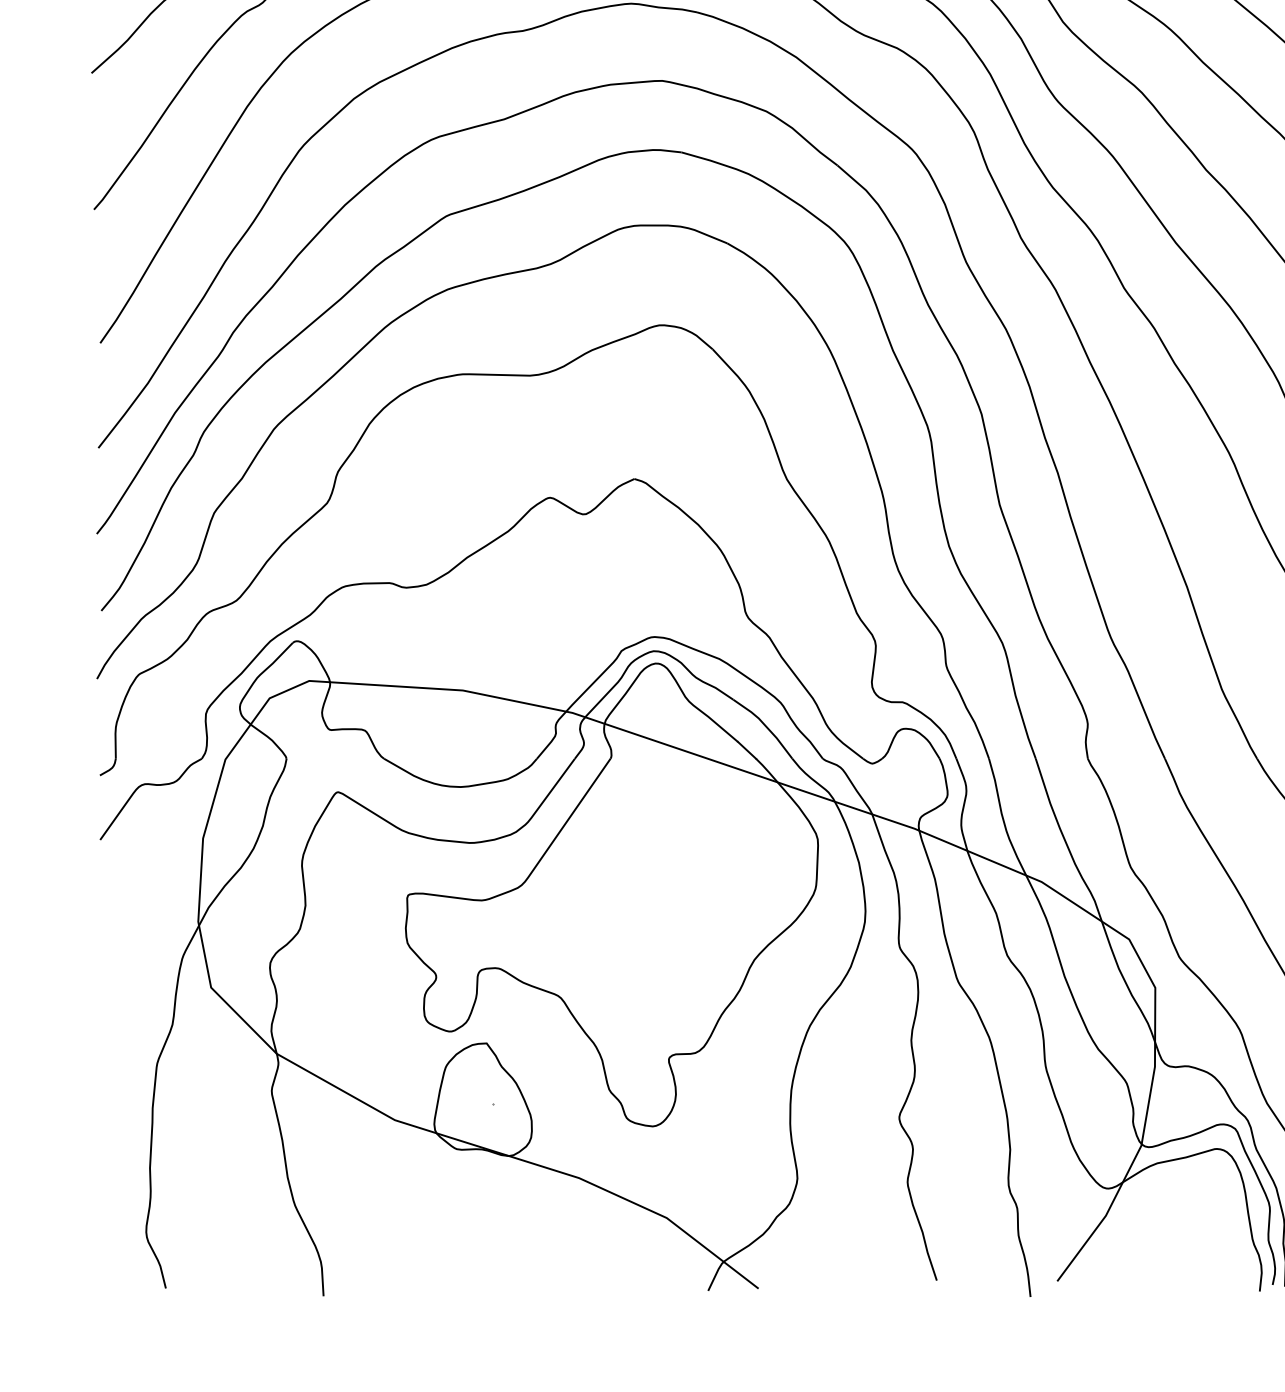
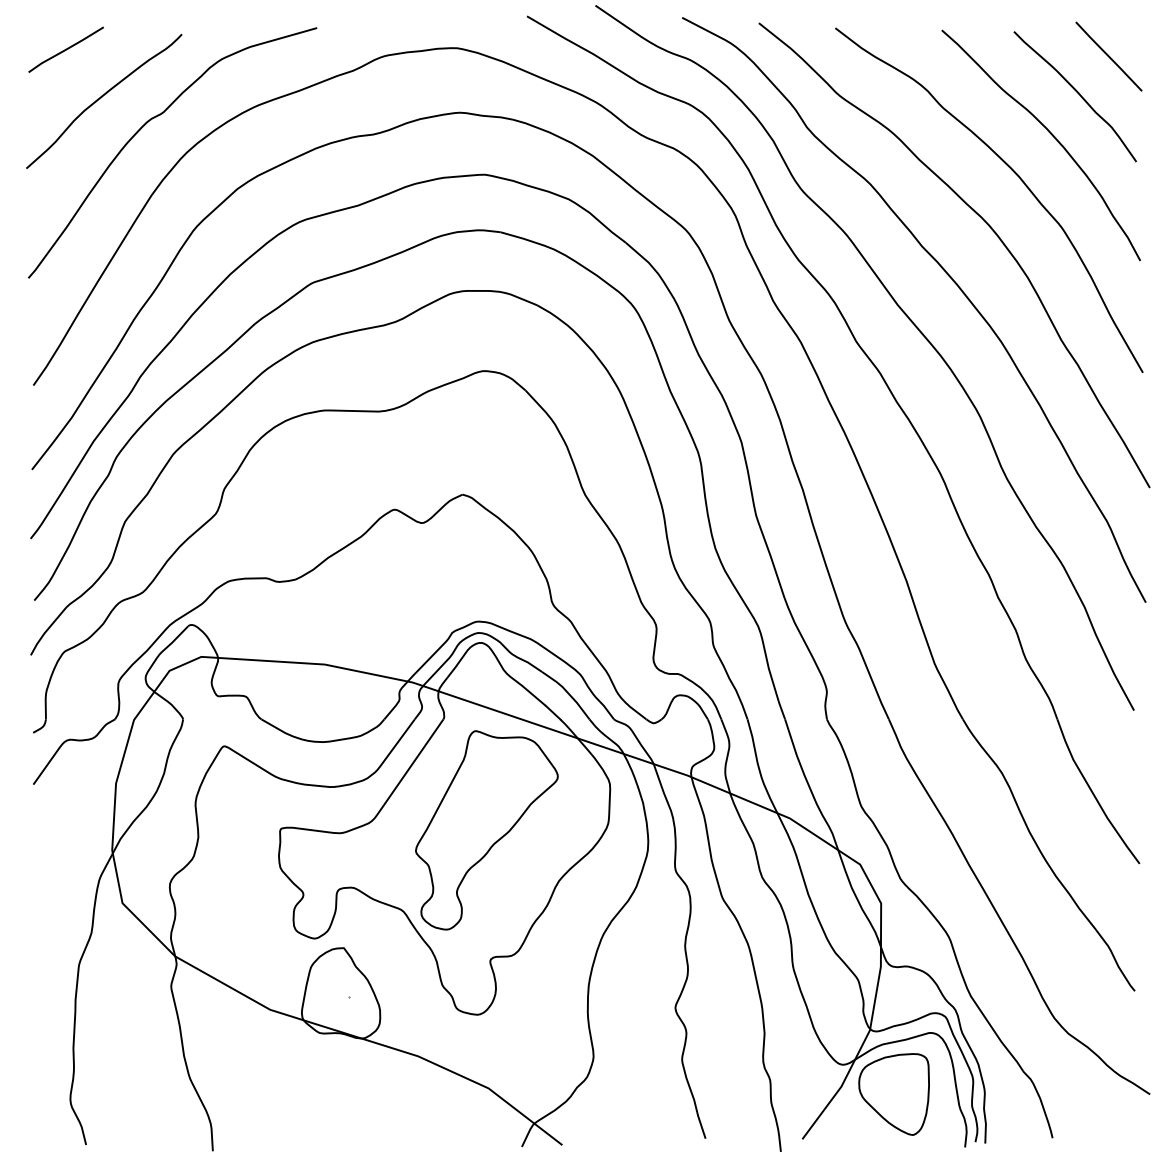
part: (664, 897) -> (486, 830), added
part: (1170, 1225) -> (893, 1094), added

